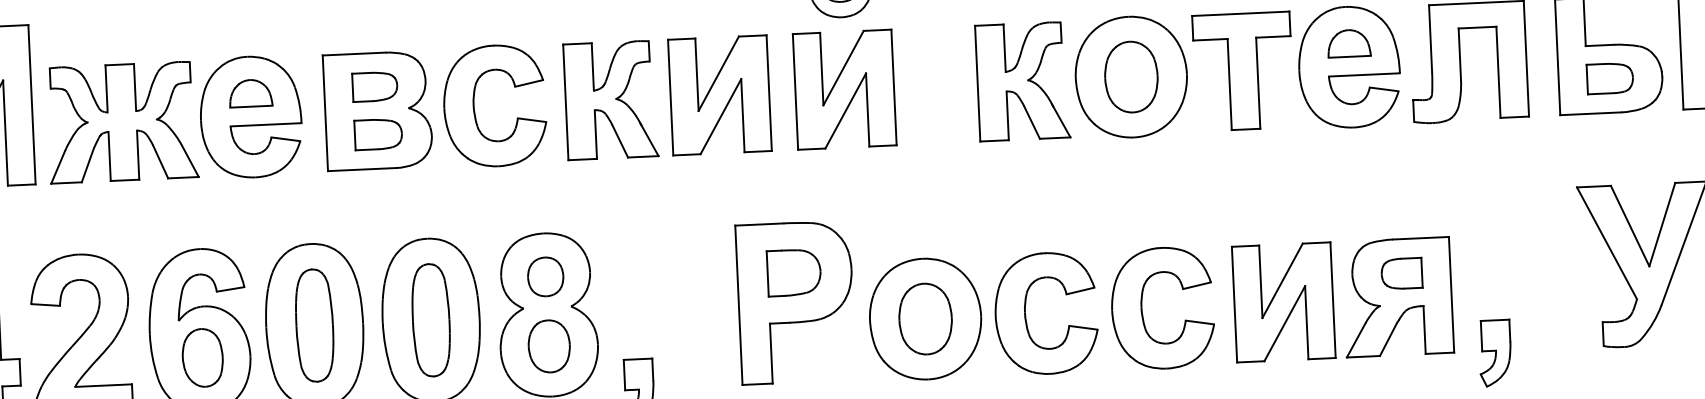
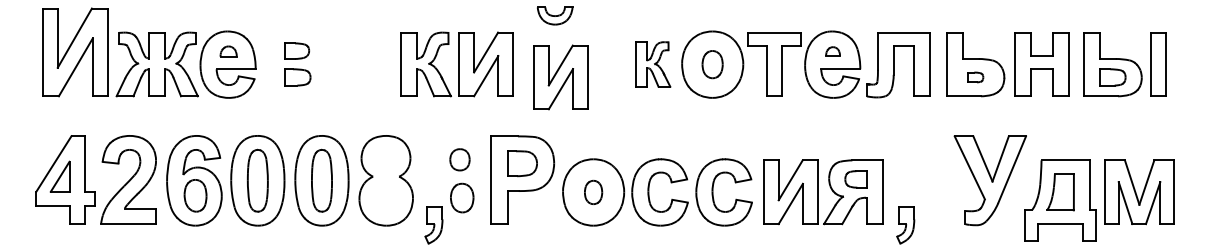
part: (1347, 43) -> (832, 51), size x0.6
part: (1131, 76) -> (712, 64), size x0.7
part: (1609, 78) -> (975, 77), size x0.6
part: (1022, 81) -> (652, 64), size x0.7
part: (843, 89) -> (560, 77), moved
part: (250, 93) -> (228, 51), size x0.7
part: (435, 108) -> (329, 64), removed
part: (544, 276) -> (459, 159), moved
part: (925, 319) -> (593, 192), size x0.6
part: (549, 345) -> (462, 197), moved

